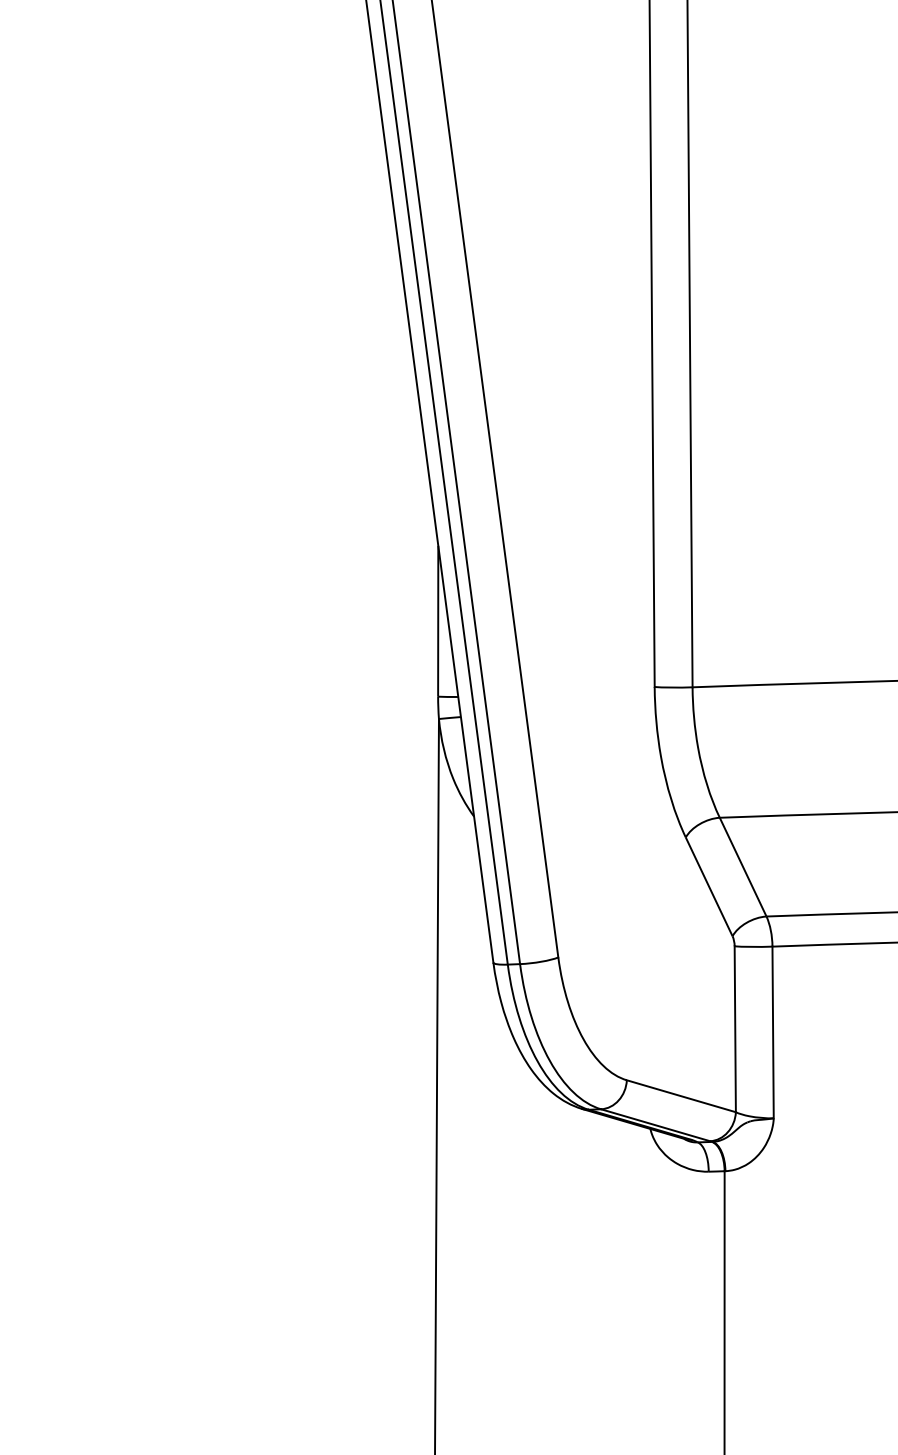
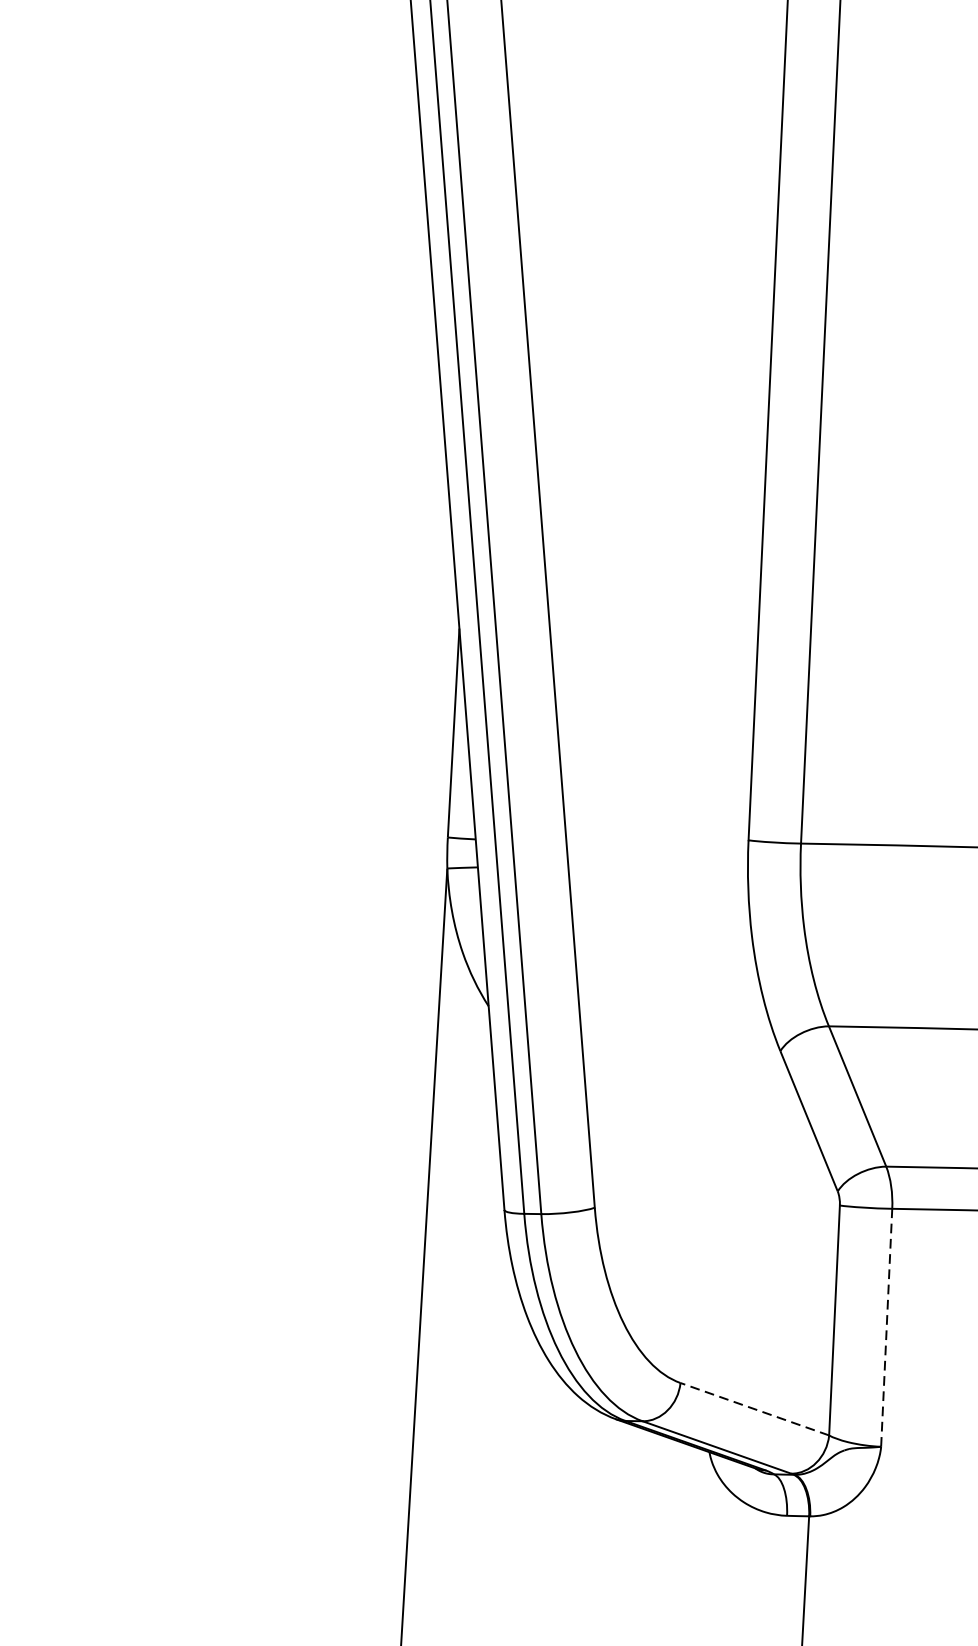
line: (773, 1032) -> (887, 1327), solid -> dashed
line: (681, 1096) -> (754, 1409), solid -> dashed

